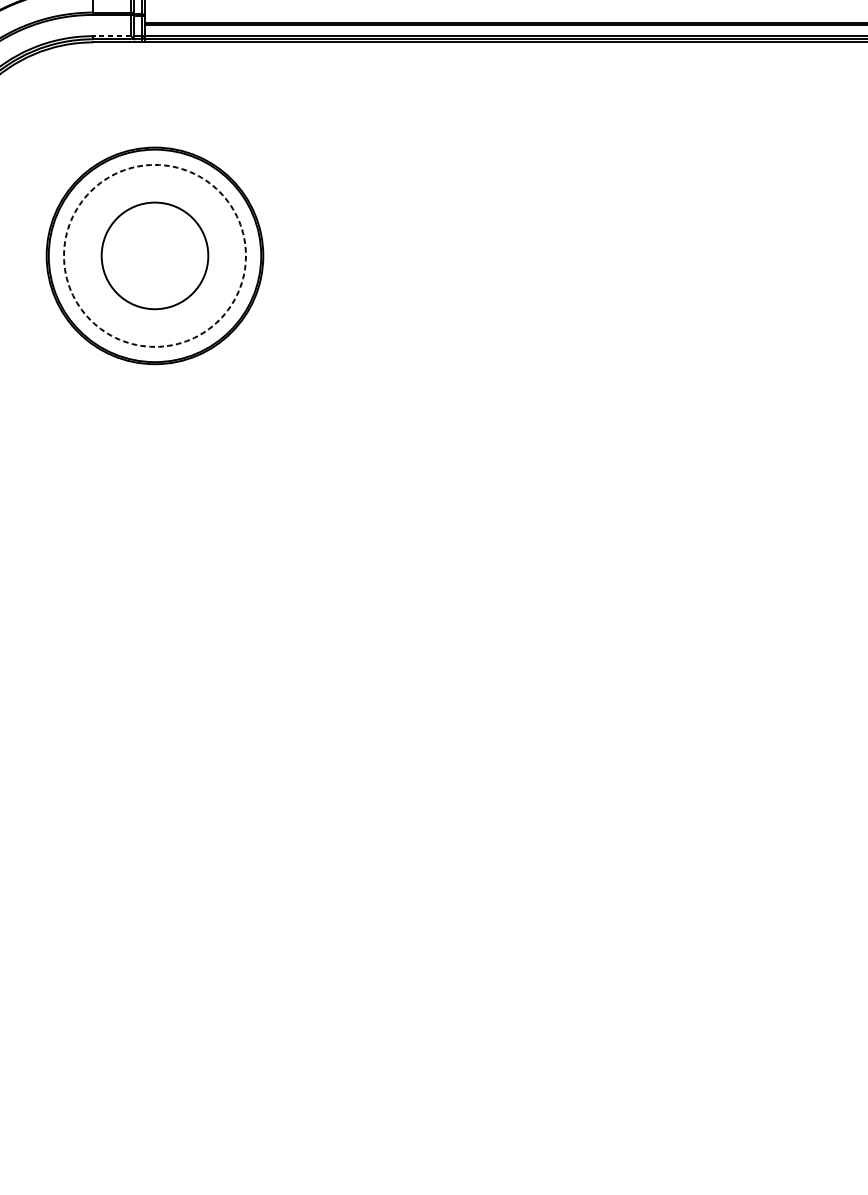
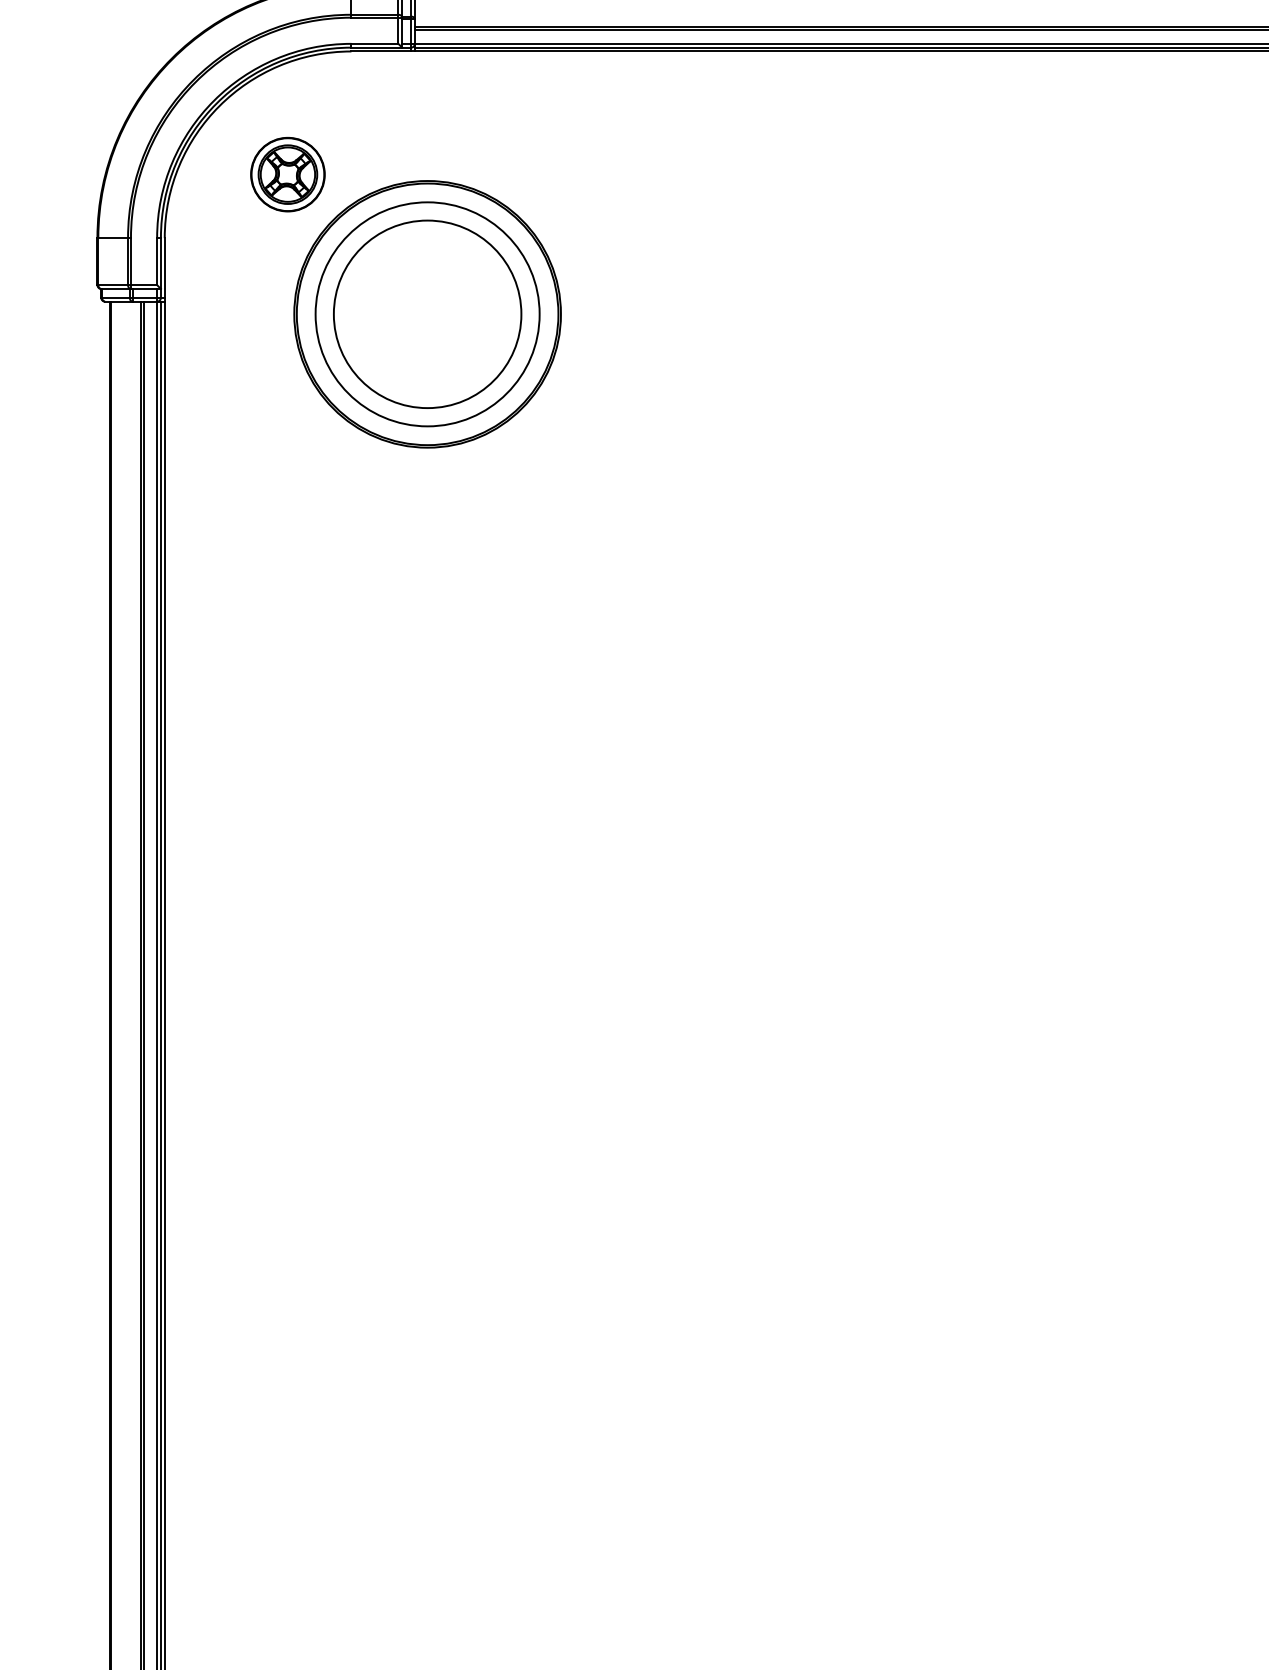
line: (111, 35) -> (374, 43), dashed -> solid
part: (41, 142) -> (287, 174), added
circle: (154, 256) -> (427, 314), dashed -> solid
circle: (154, 256) -> (427, 314), size x1.43

